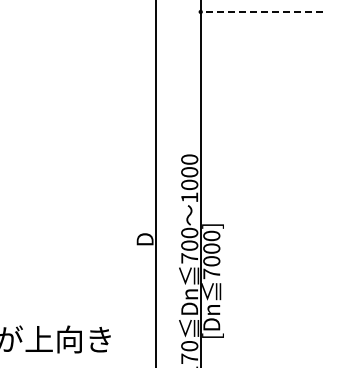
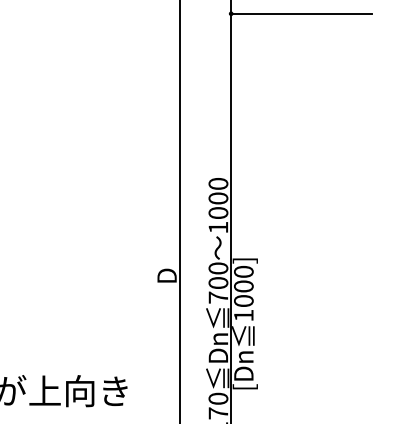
line: (261, 11) -> (301, 13), dashed -> solid
text: (211, 273) -> (243, 315), 7000] -> 1000]

